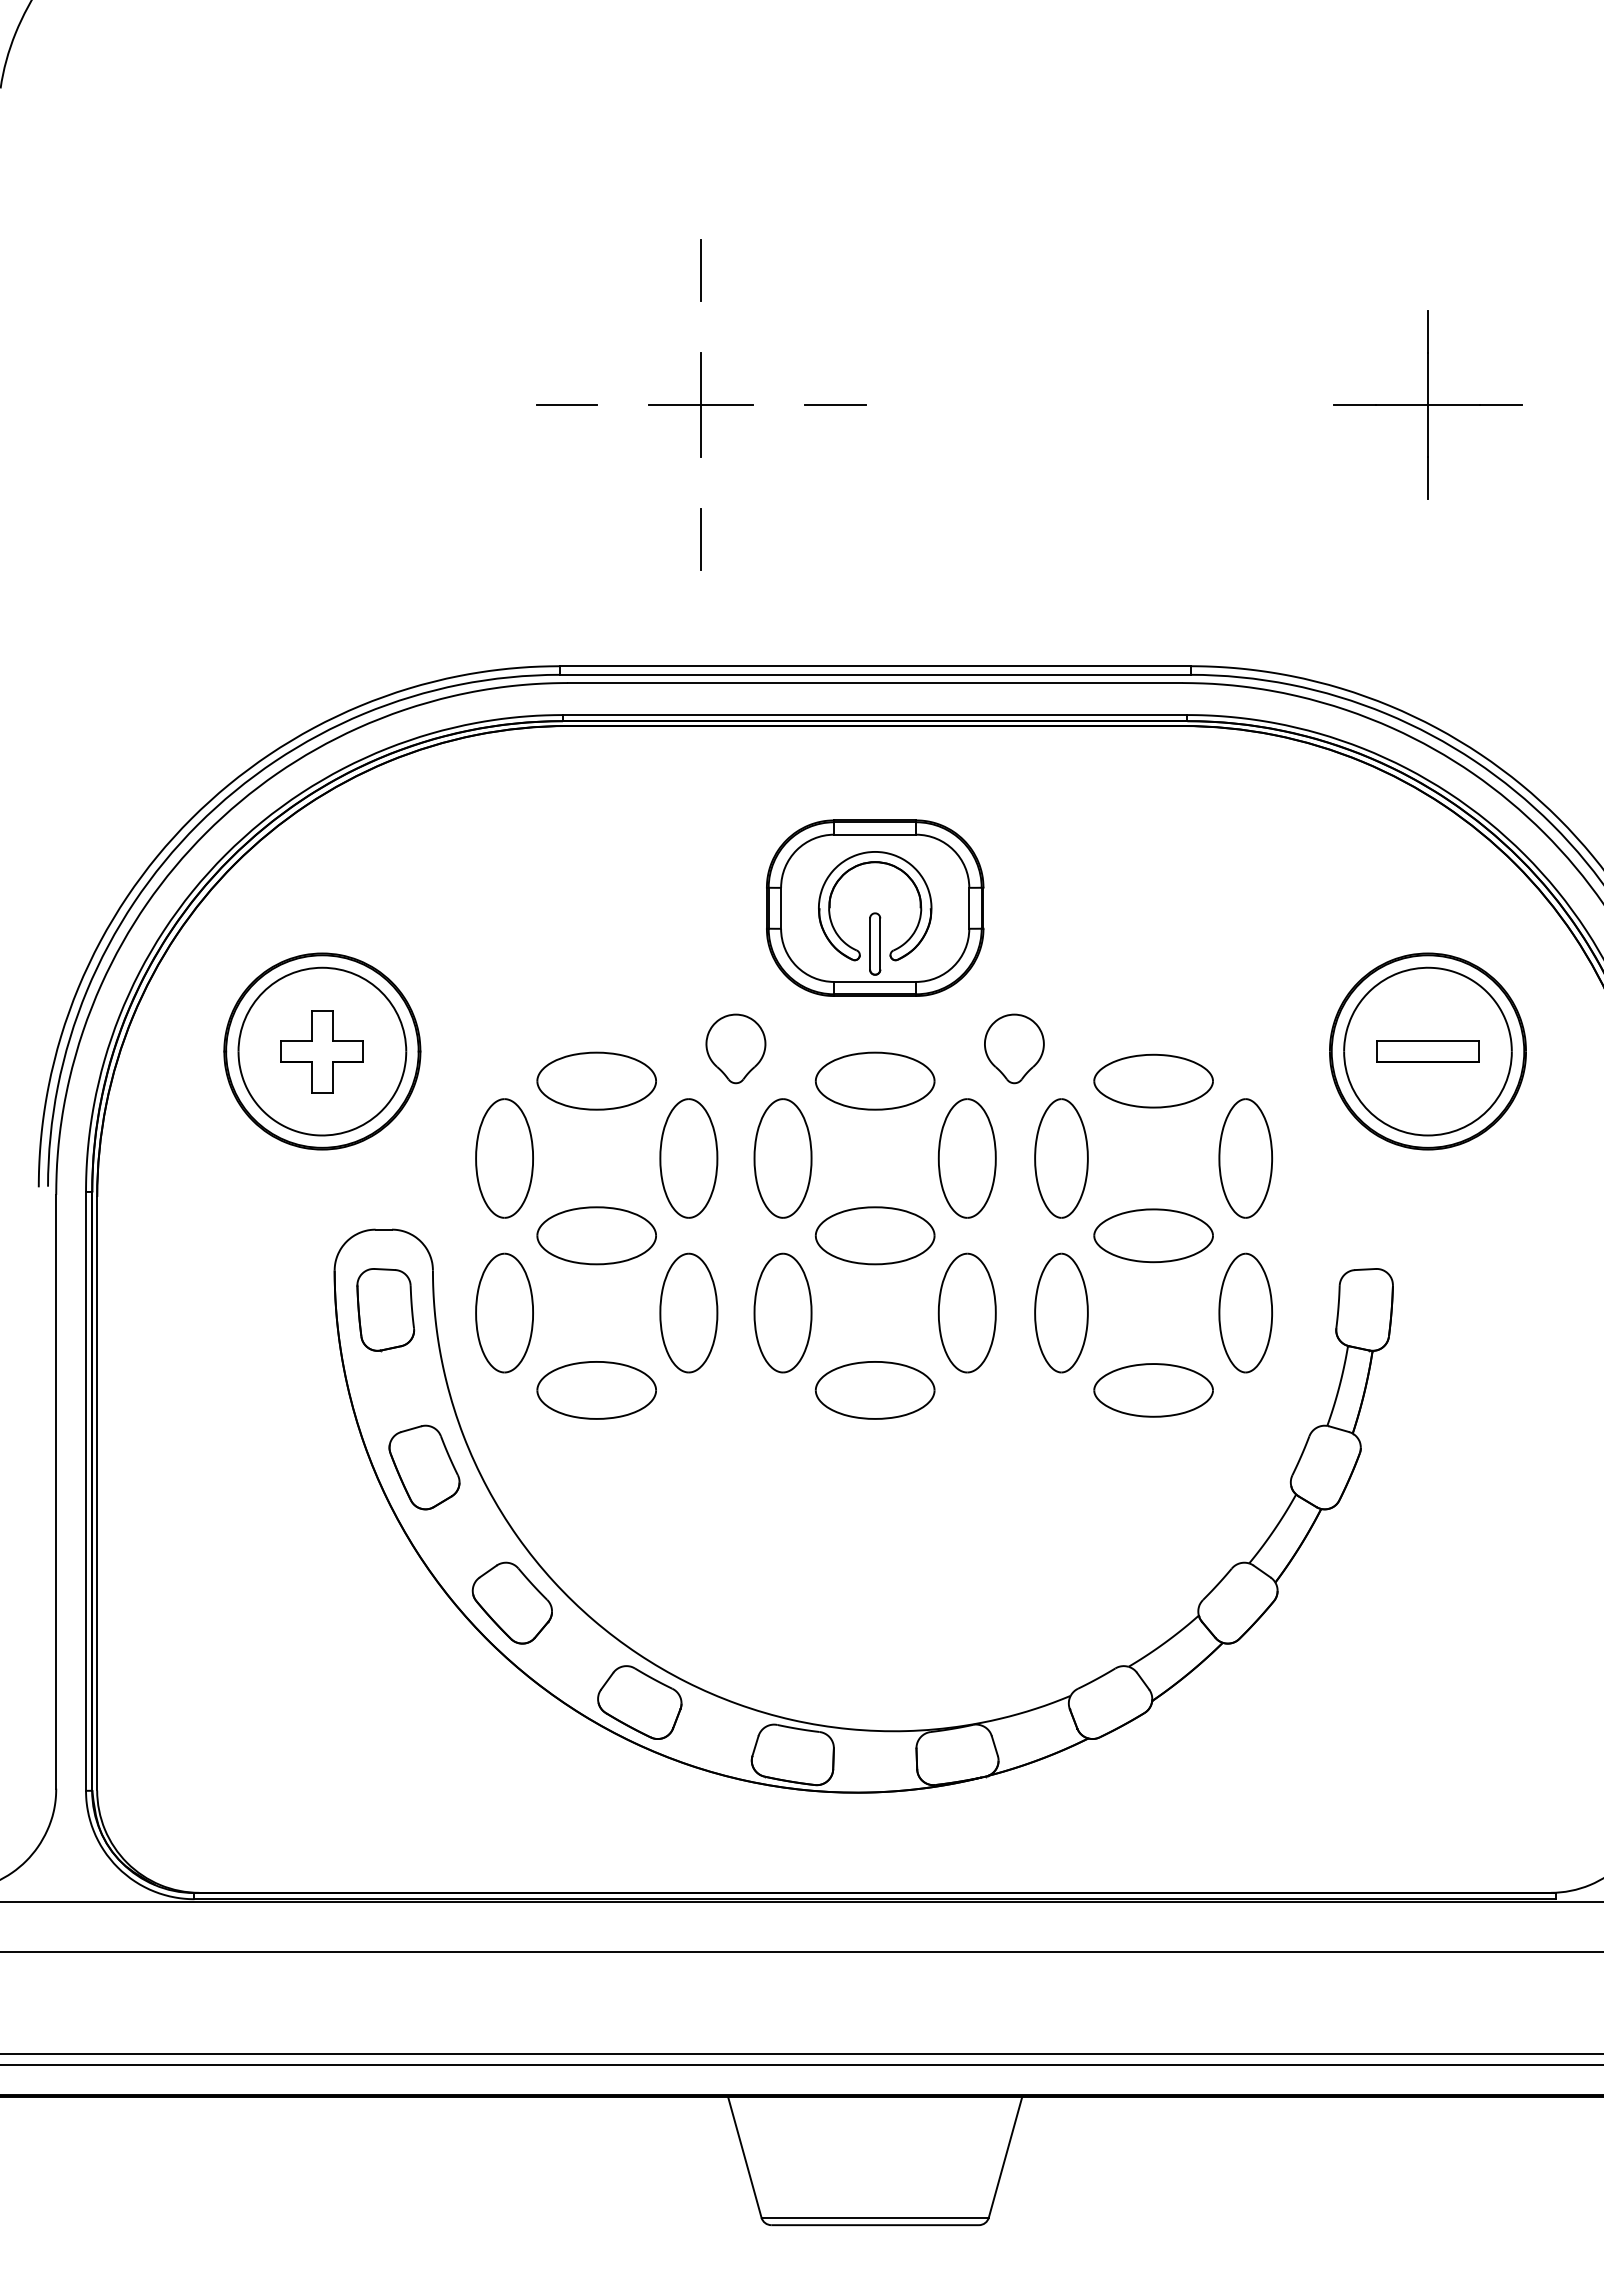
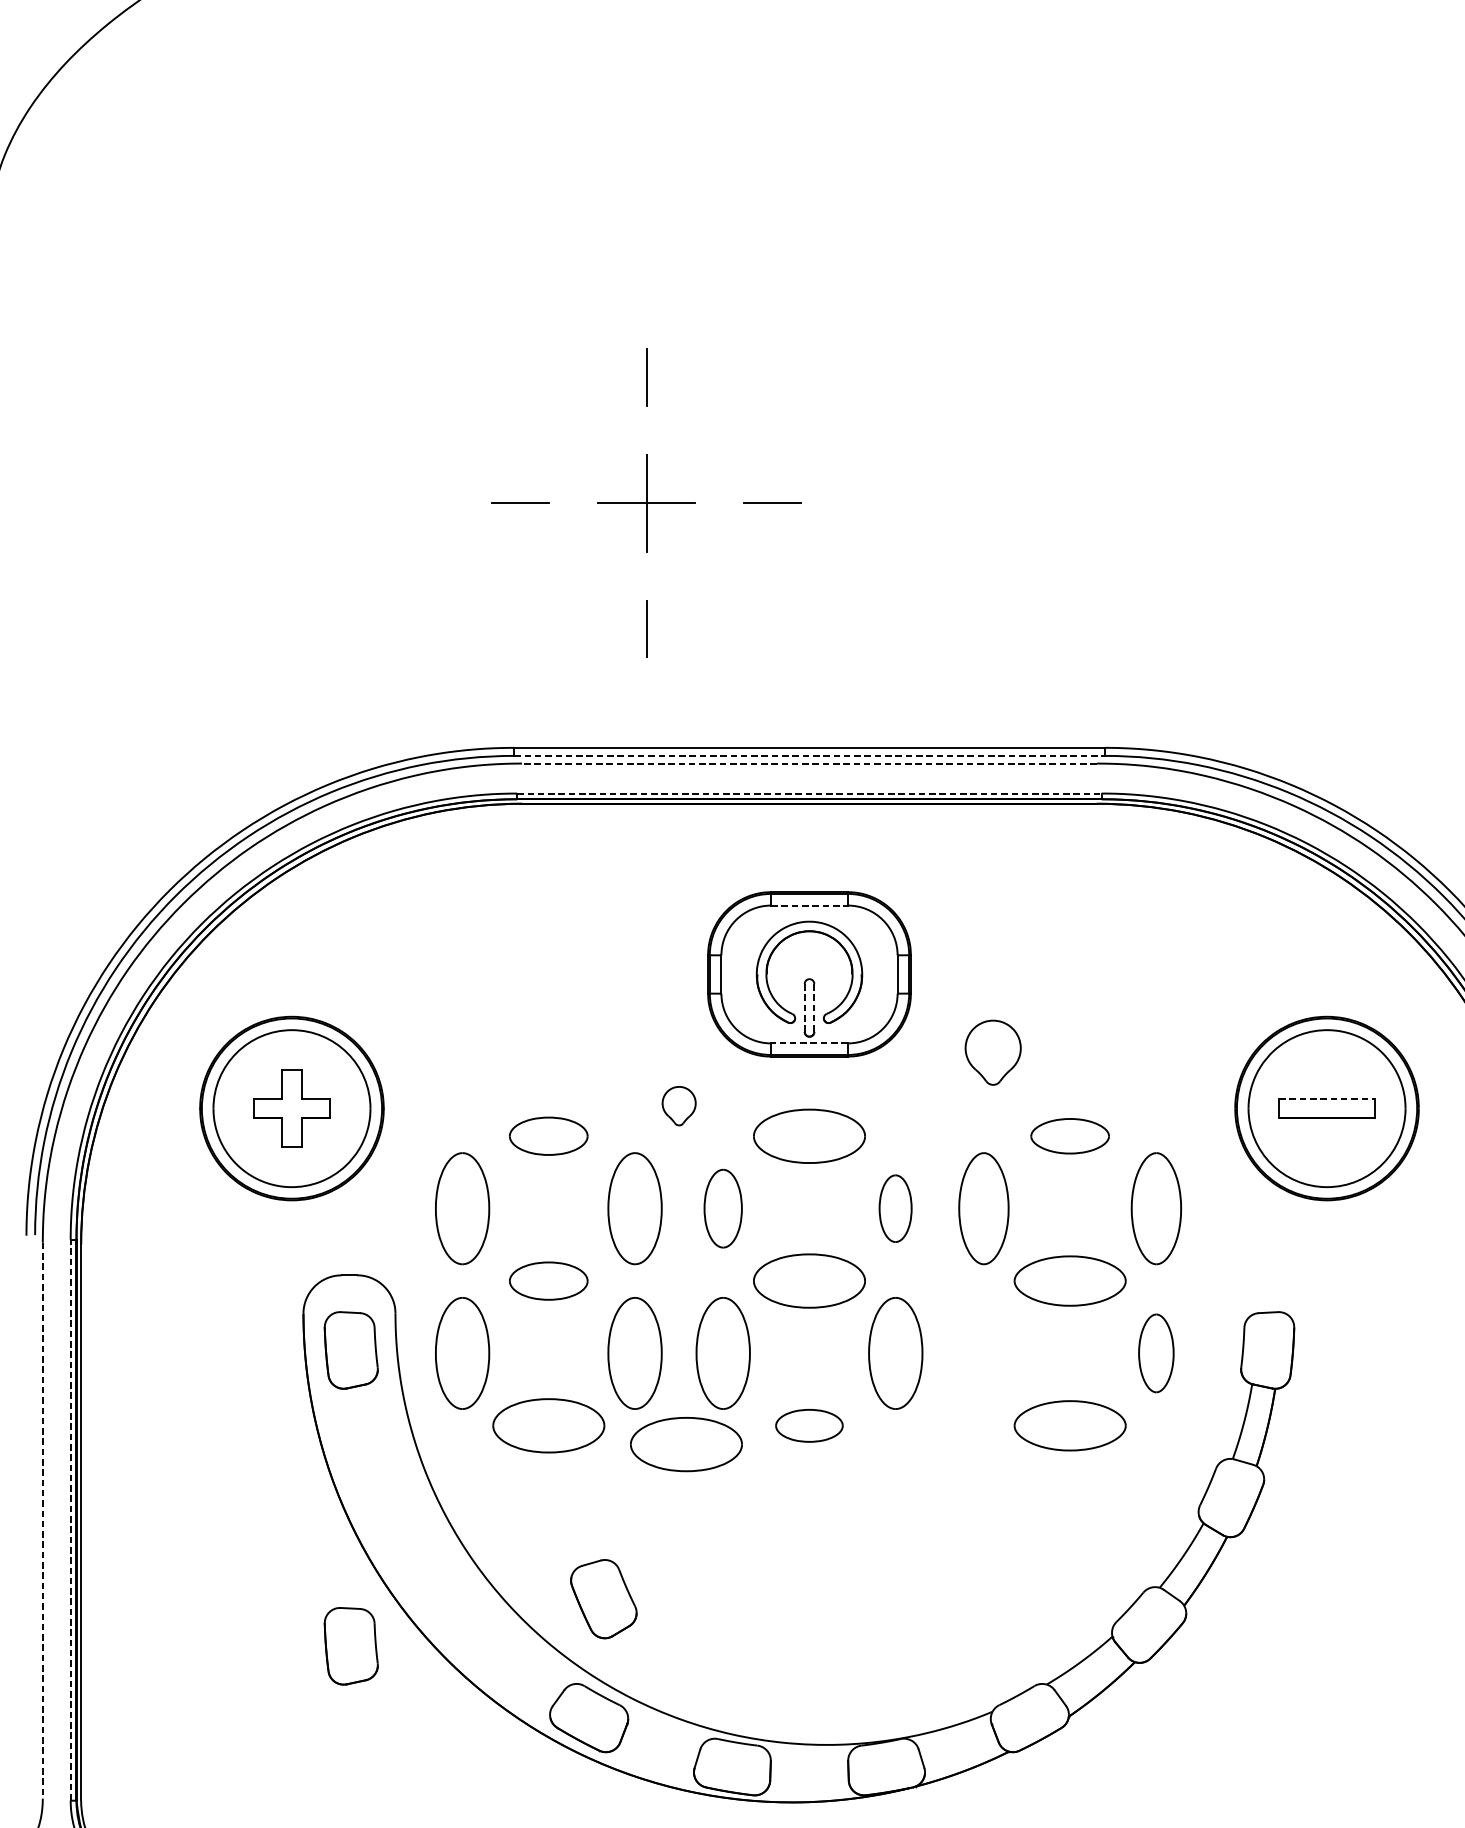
part: (1427, 404) -> (1326, 502), removed
line: (875, 674) -> (809, 755), solid -> dashed
line: (874, 683) -> (808, 764), solid -> dashed
line: (875, 715) -> (809, 793), solid -> dashed
line: (875, 834) -> (809, 905), solid -> dashed
line: (870, 944) -> (805, 1008), solid -> dashed
line: (880, 944) -> (814, 1008), solid -> dashed
line: (875, 981) -> (809, 1042), solid -> dashed
line: (1428, 1041) -> (1327, 1099), solid -> dashed
part: (735, 1048) -> (678, 1105), size x0.6
part: (1014, 1048) -> (993, 1052), moved
part: (596, 1080) -> (548, 1135), size x0.7
part: (1153, 1080) -> (1070, 1135), size x0.7
part: (782, 1158) -> (722, 1208), size x0.7
part: (966, 1158) -> (894, 1208), size x0.6
part: (596, 1235) -> (548, 1280), size x0.7
part: (1061, 1312) -> (983, 1352), removed
part: (1245, 1312) -> (1156, 1352), size x0.7
part: (874, 1390) -> (808, 1425), size x0.6
part: (743, 1410) -> (686, 1444), added
part: (424, 1467) -> (603, 1599), moved
line: (86, 1490) -> (71, 1519), solid -> dashed
line: (56, 1491) -> (43, 1520), solid -> dashed
part: (511, 1602) -> (469, 1624), removed
part: (385, 1626) -> (351, 1646), added

